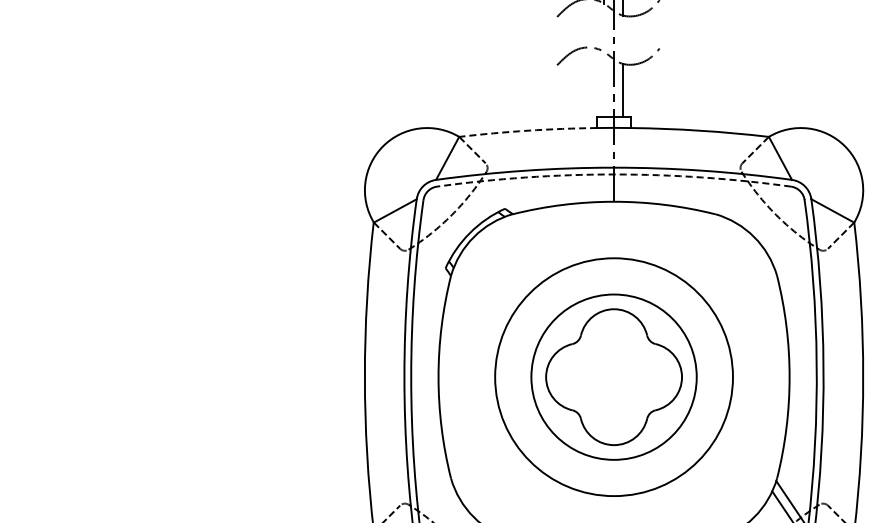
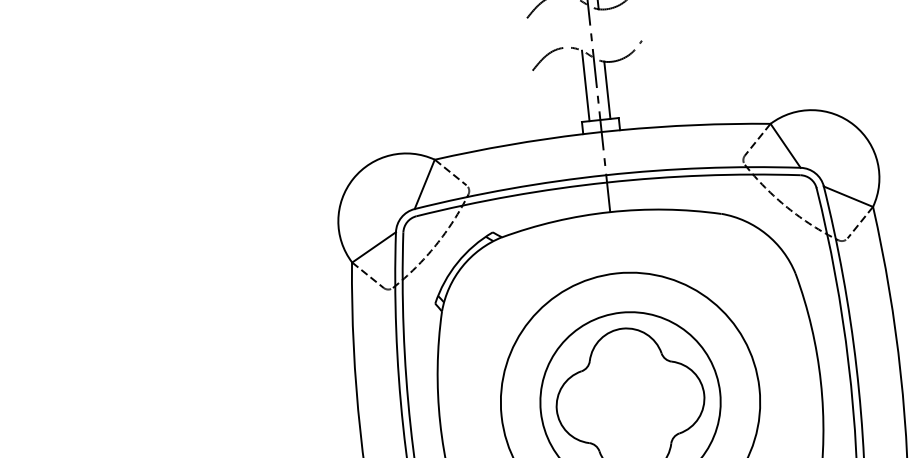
line: (604, 83) -> (586, 85), added
arc: (528, 130) -> (509, 144), dashed -> solid
arc: (614, 174) -> (607, 182), dashed -> solid

